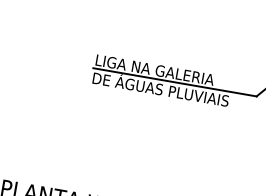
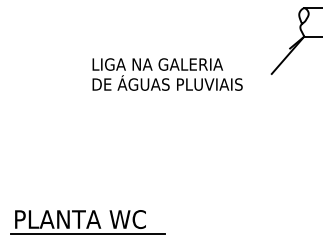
line: (175, 81) -> (181, 73), removed

